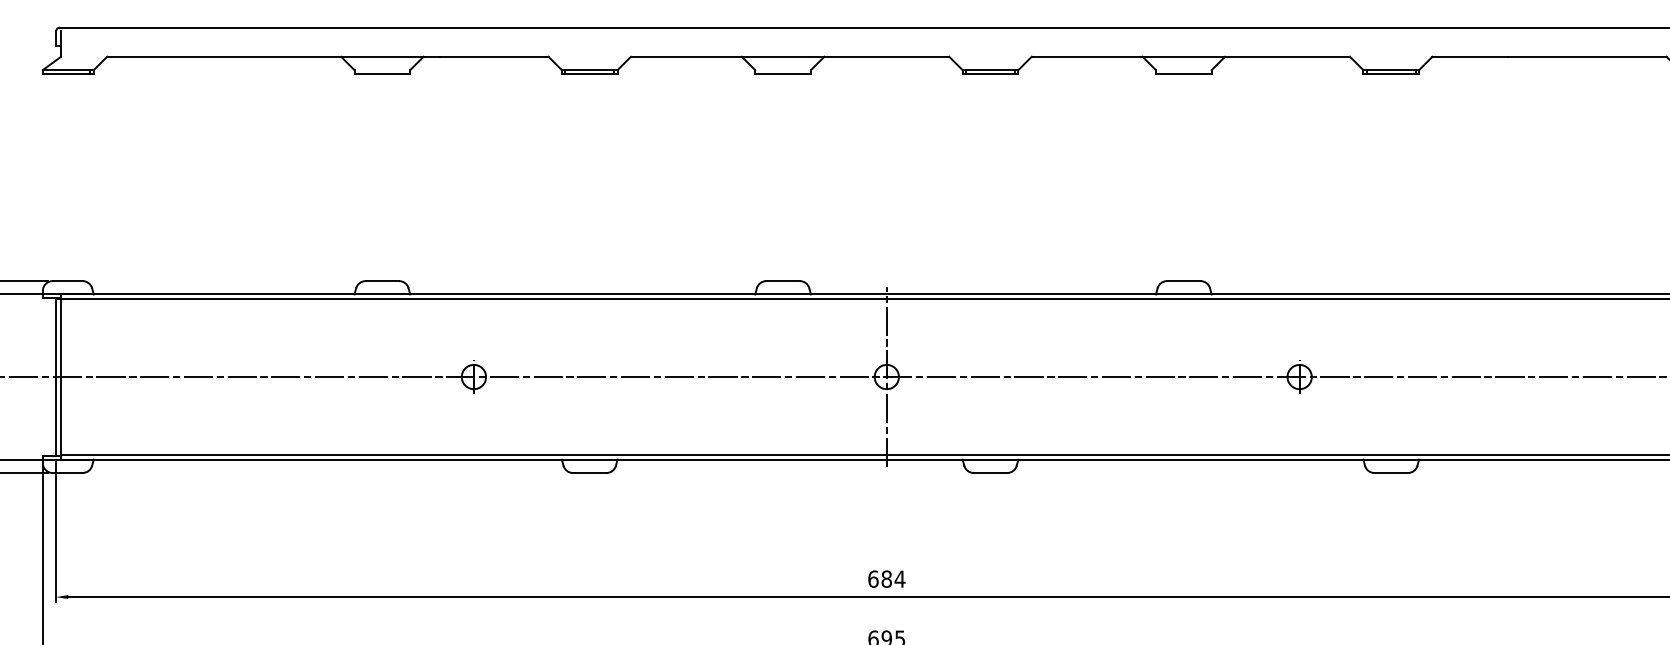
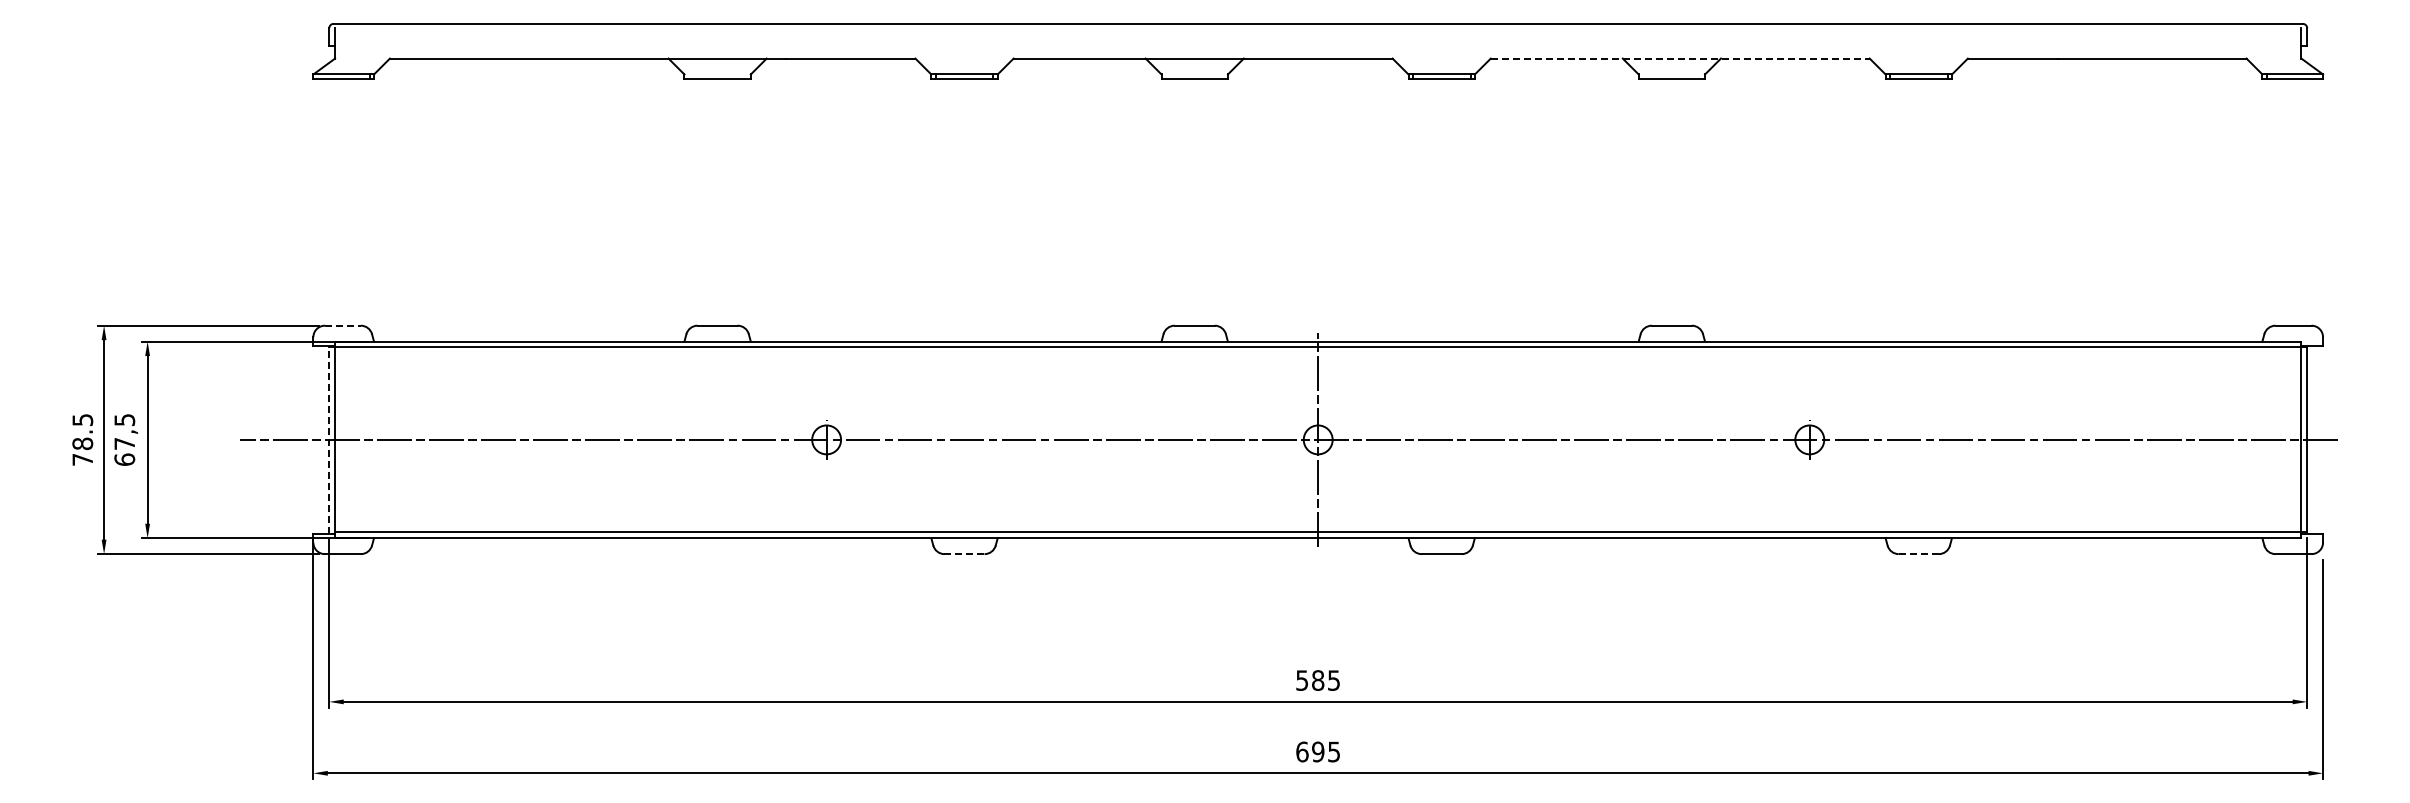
line: (1191, 56) -> (1680, 58), solid -> dashed
line: (67, 280) -> (342, 325), solid -> dashed
line: (56, 377) -> (329, 440), solid -> dashed
line: (590, 473) -> (965, 554), solid -> dashed
line: (1390, 473) -> (1918, 554), solid -> dashed
text: (887, 579) -> (1318, 680), 684 -> 585

